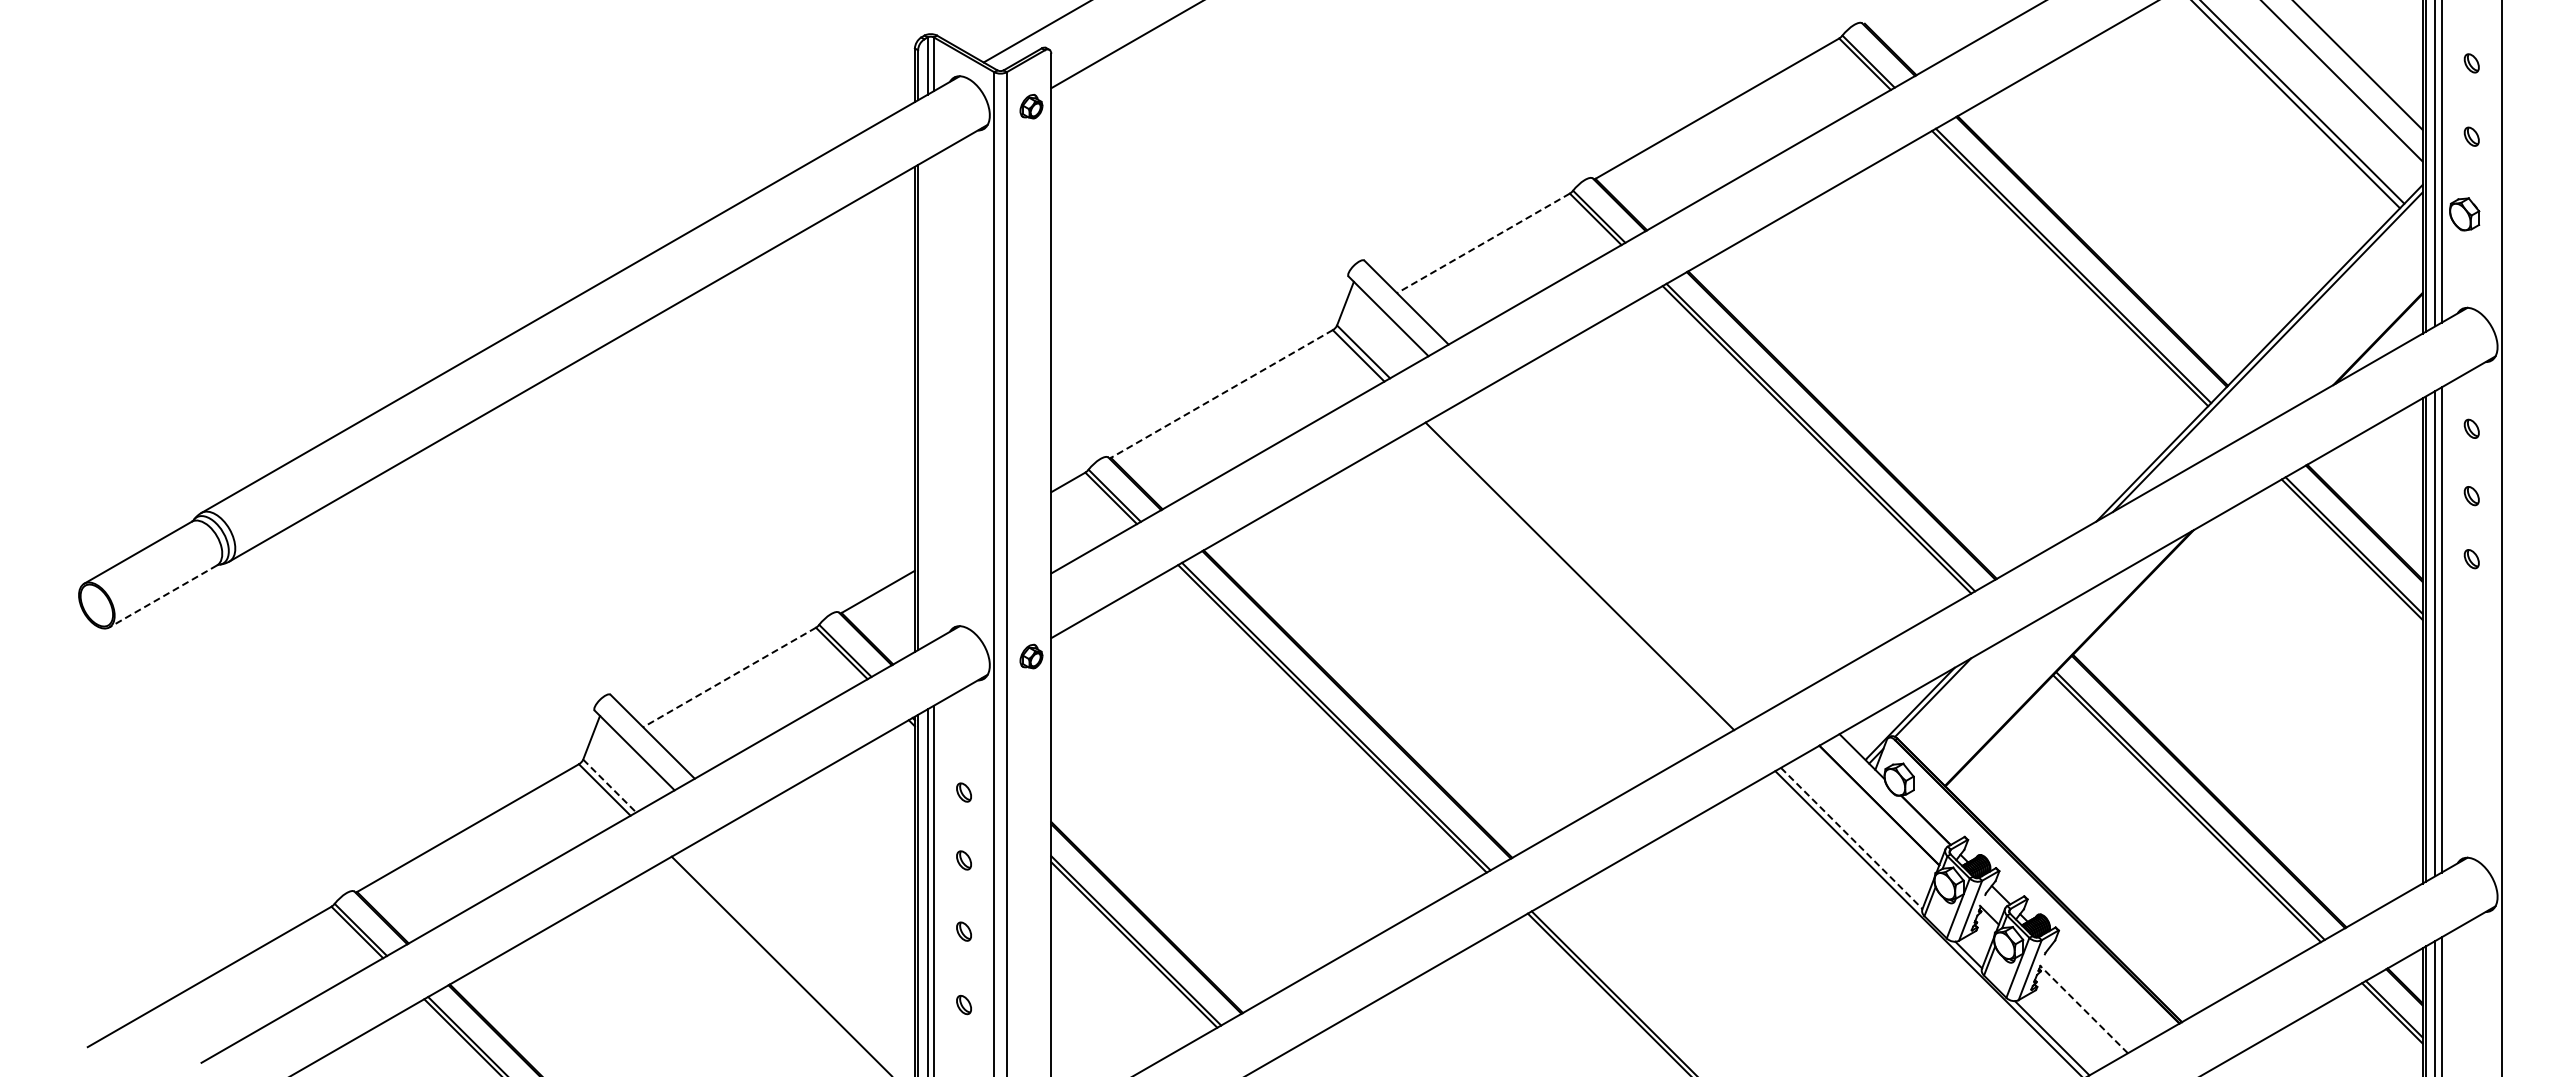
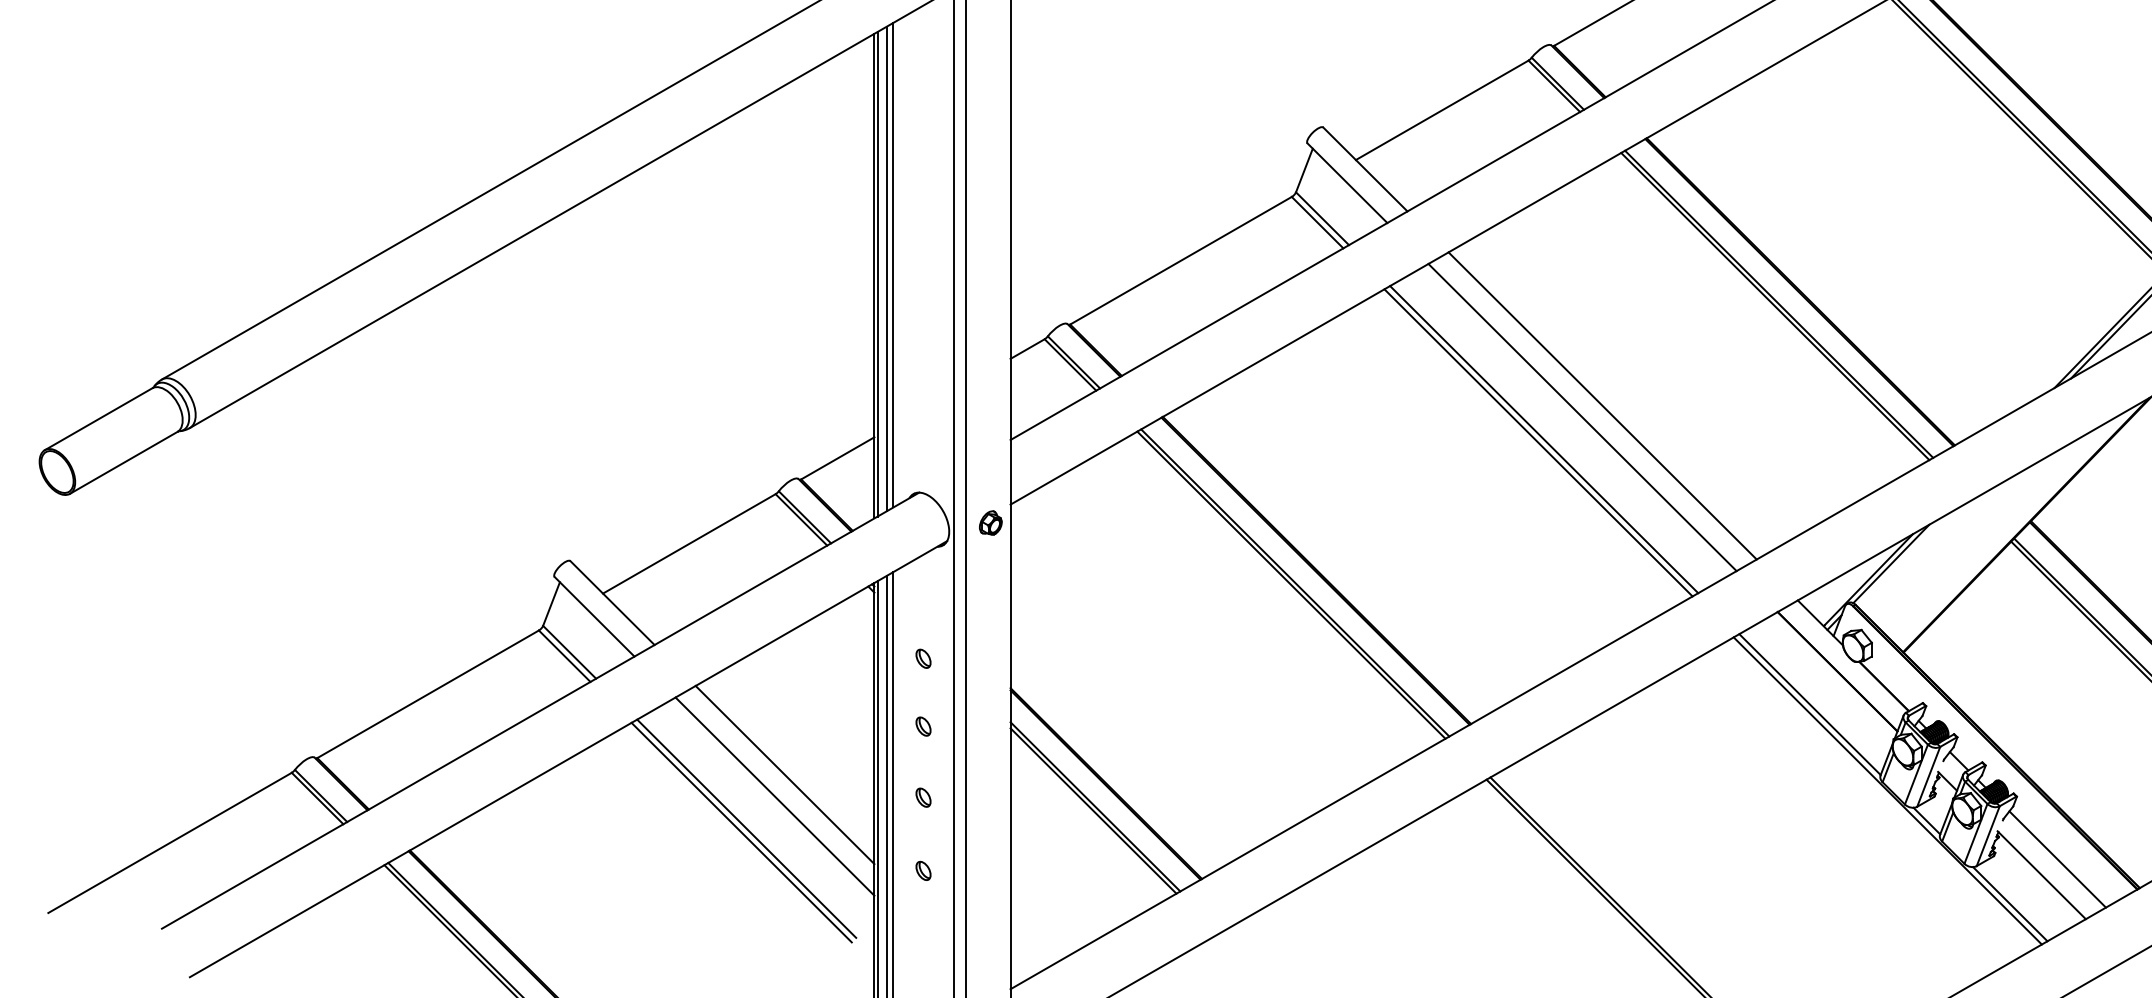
line: (1483, 243) -> (1442, 110), dashed -> solid
line: (1221, 393) -> (1180, 260), dashed -> solid
line: (933, 398) -> (892, 265), added
line: (927, 401) -> (886, 268), added
line: (1643, 539) -> (1602, 406), added
line: (1623, 550) -> (1582, 417), added
line: (1585, 572) -> (1544, 439), added
line: (162, 596) -> (122, 462), dashed -> solid
line: (729, 677) -> (689, 543), dashed -> solid
line: (610, 786) -> (570, 652), dashed -> solid
line: (1851, 838) -> (1809, 704), dashed -> solid
line: (824, 908) -> (784, 774), added
line: (814, 930) -> (774, 796), added
line: (786, 962) -> (746, 828), added
line: (2099, 993) -> (2057, 859), added
line: (2083, 1008) -> (2041, 874), dashed -> solid

